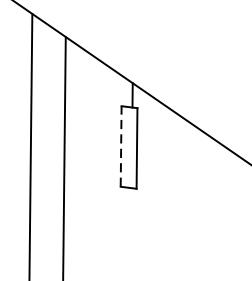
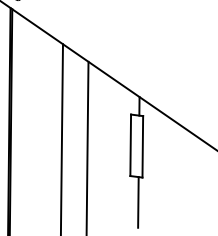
line: (120, 146) -> (130, 145), dashed -> solid
line: (131, 221) -> (138, 202), added

